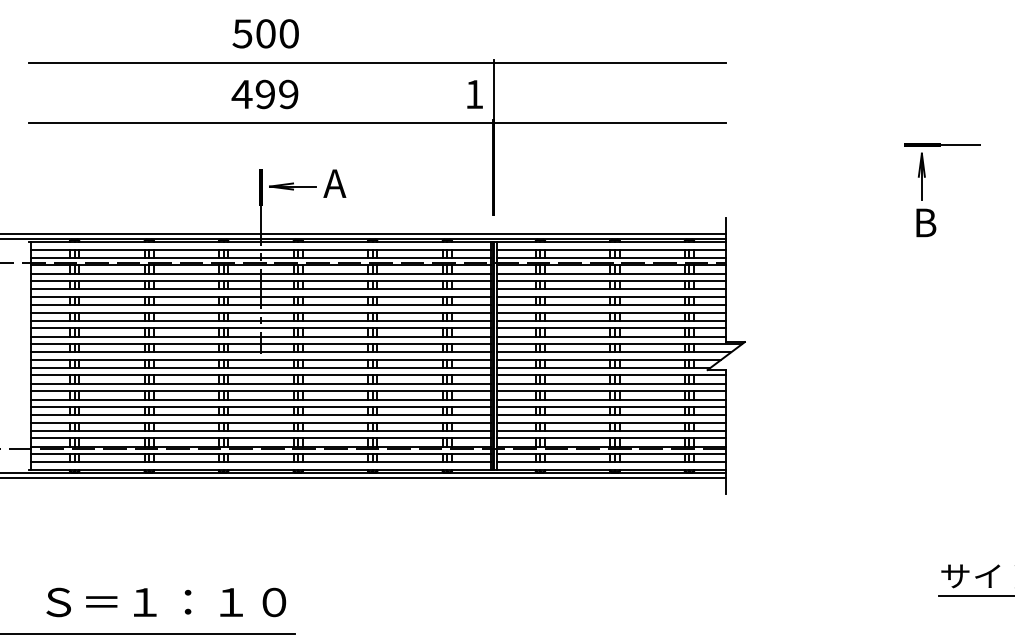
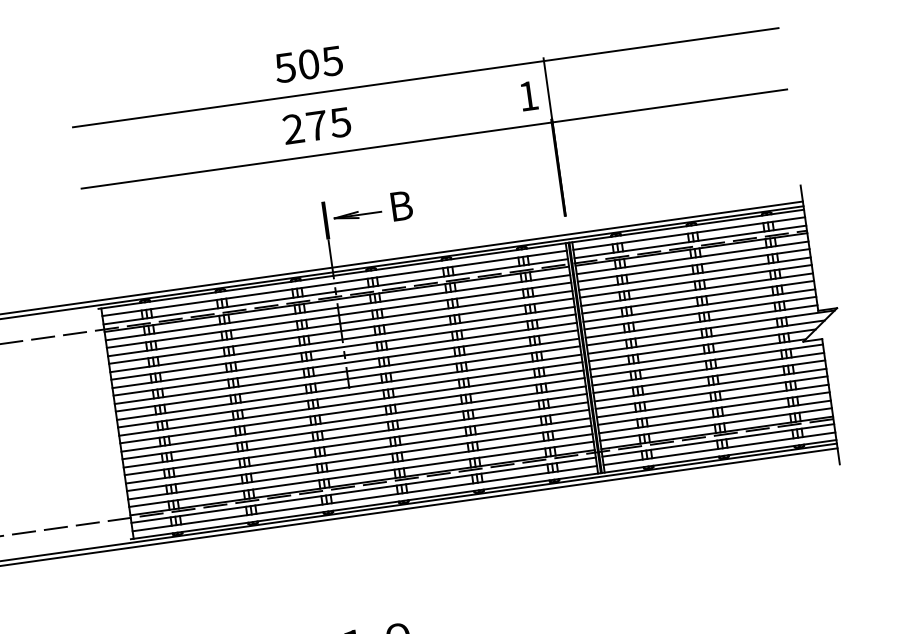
text: (288, 33) -> (331, 60), 500 -> 505
text: (264, 94) -> (316, 126), 499 -> 275
text: (334, 183) -> (399, 206), A -> B

